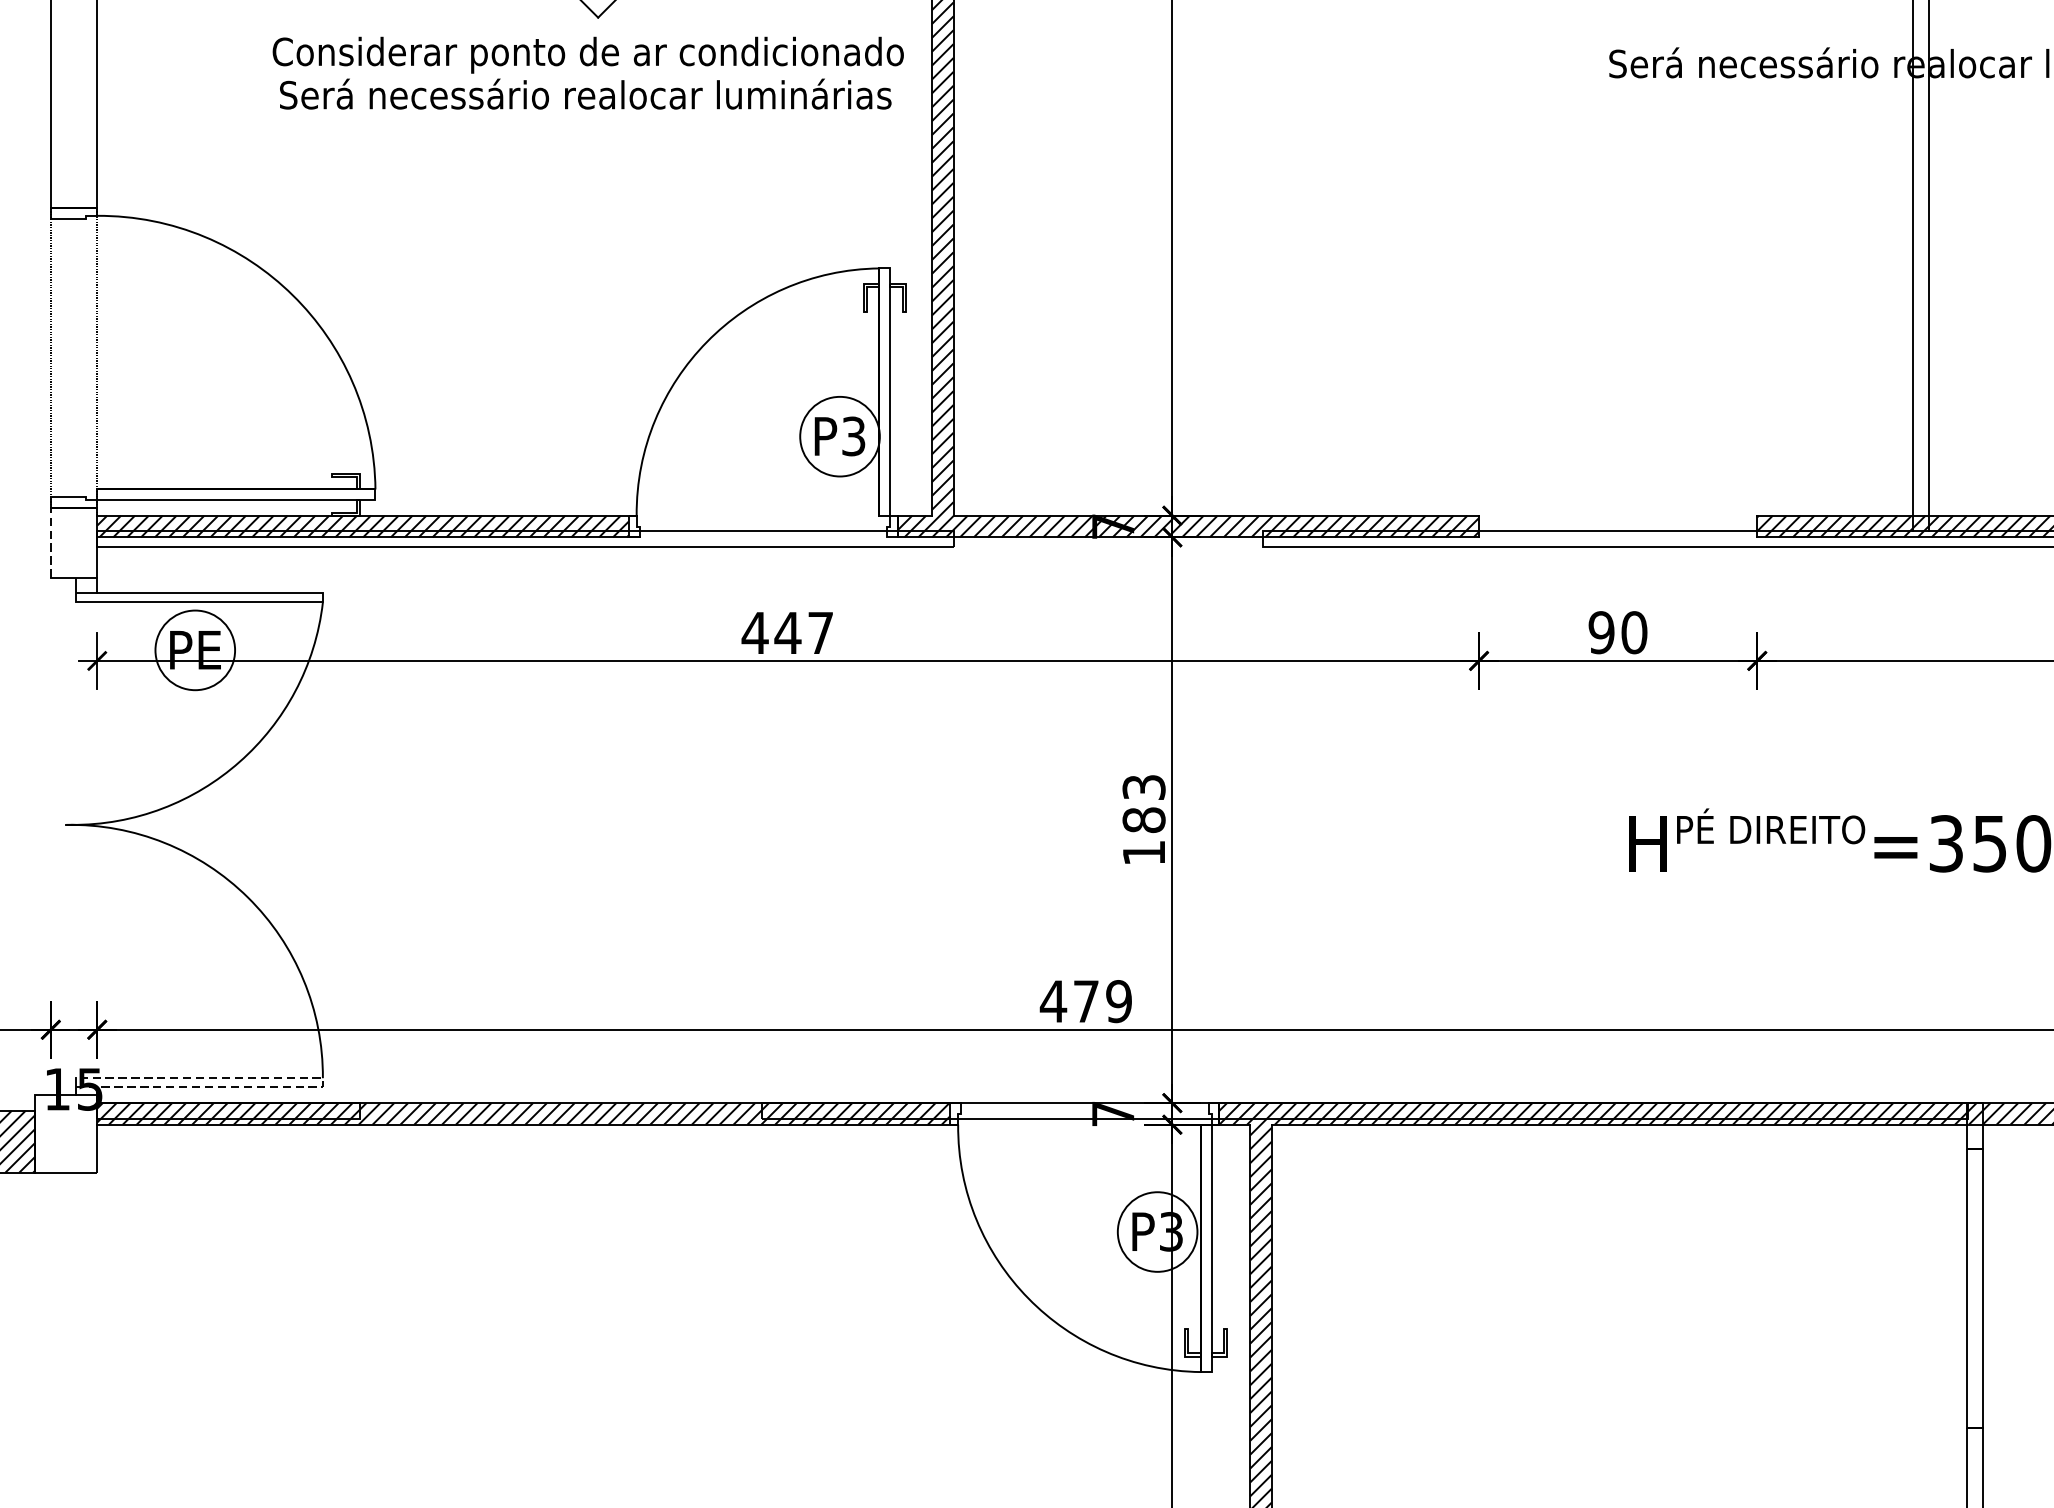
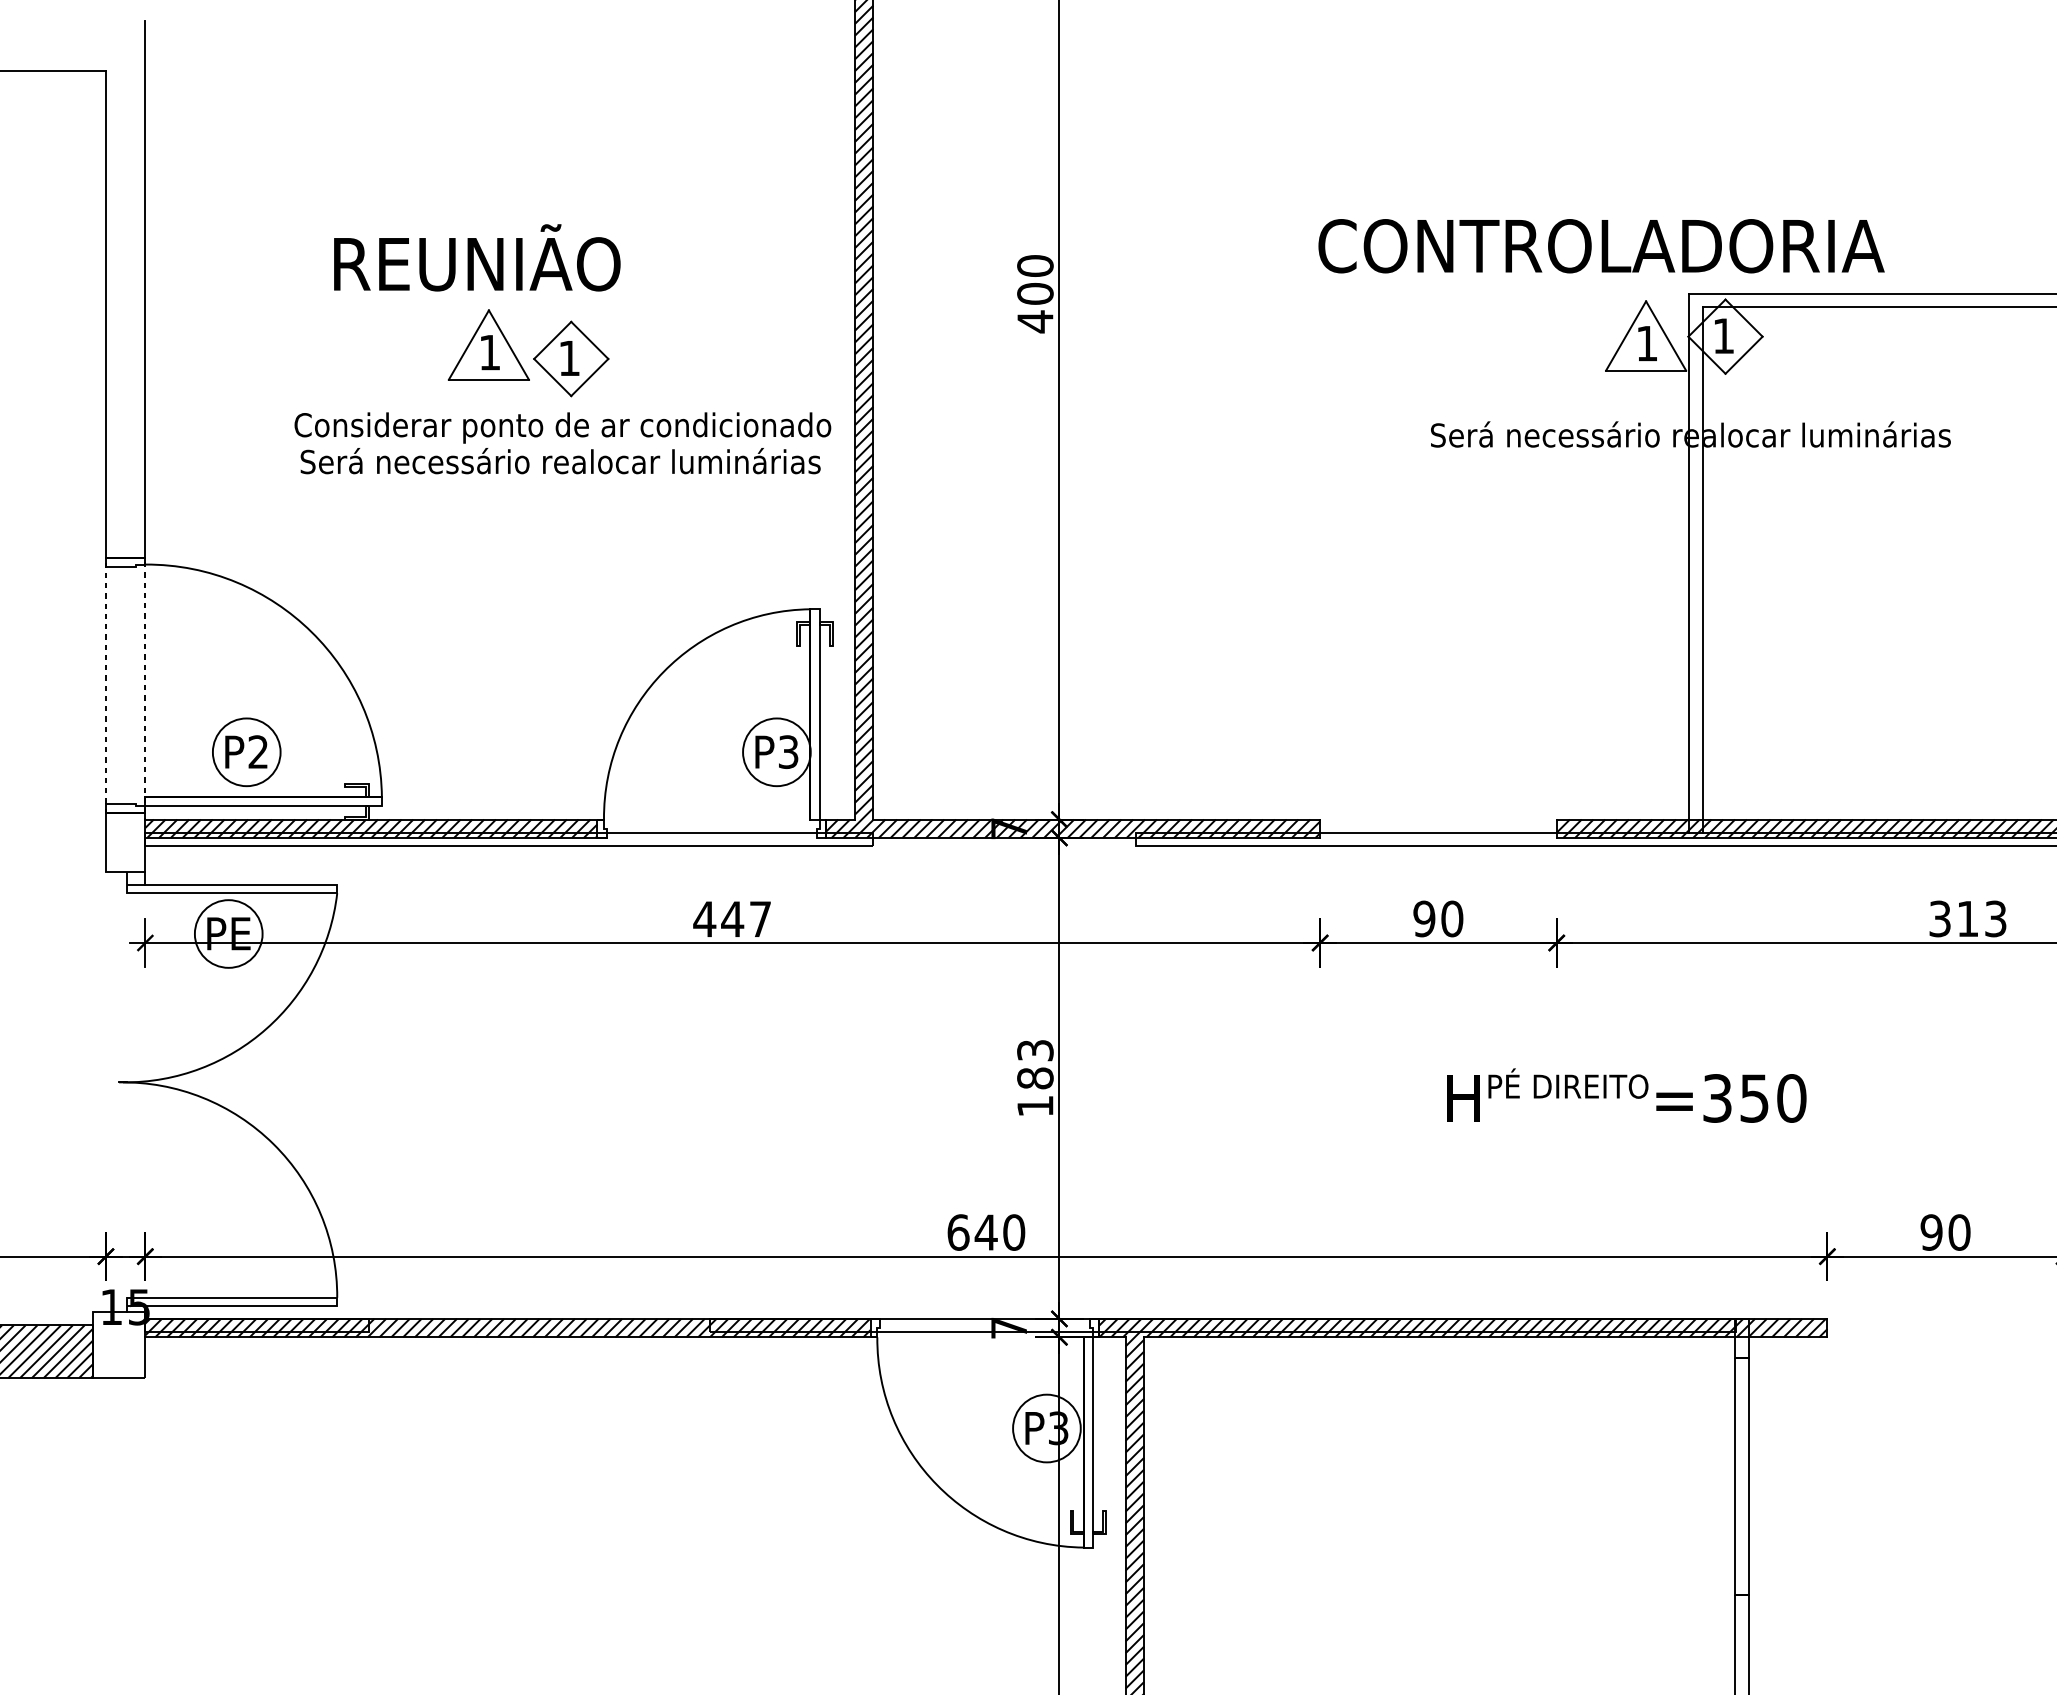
part: (216, 436) -> (246, 752), added
line: (50, 542) -> (105, 842), dashed -> solid
text: (1085, 1001) -> (985, 1232), 479 -> 640
line: (323, 1082) -> (337, 1301), dashed -> solid

